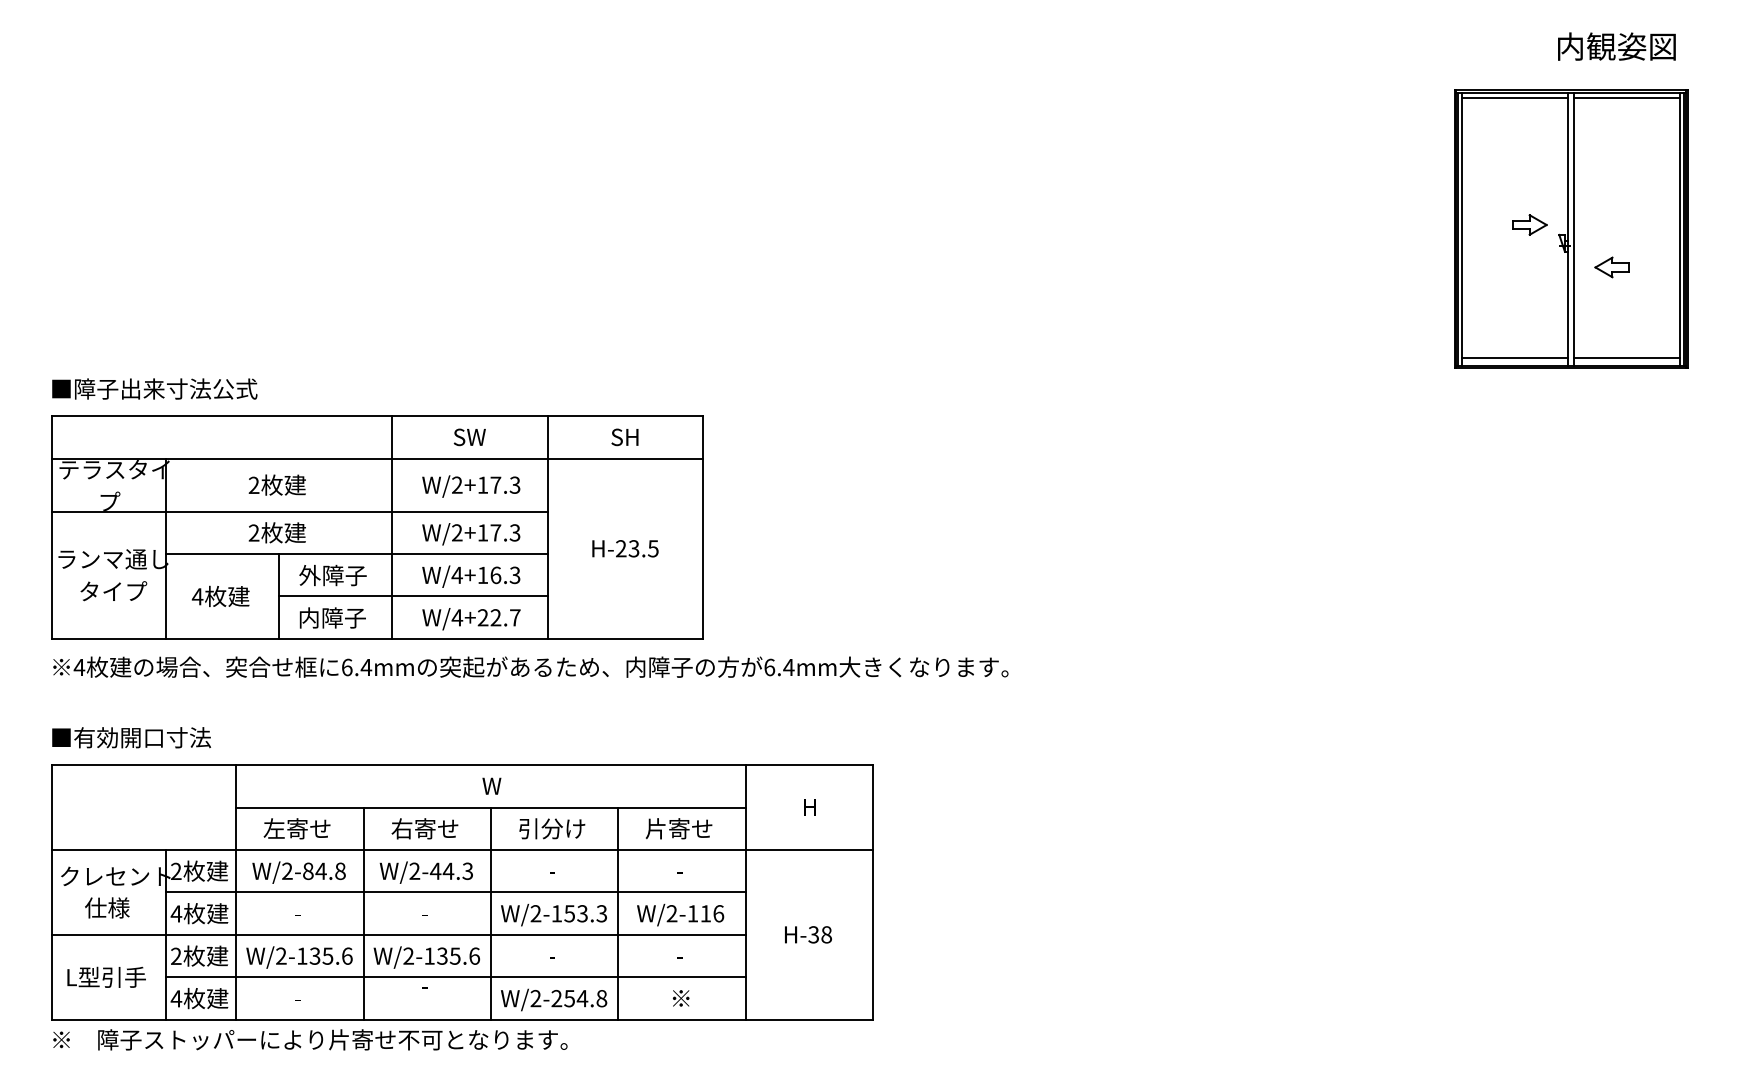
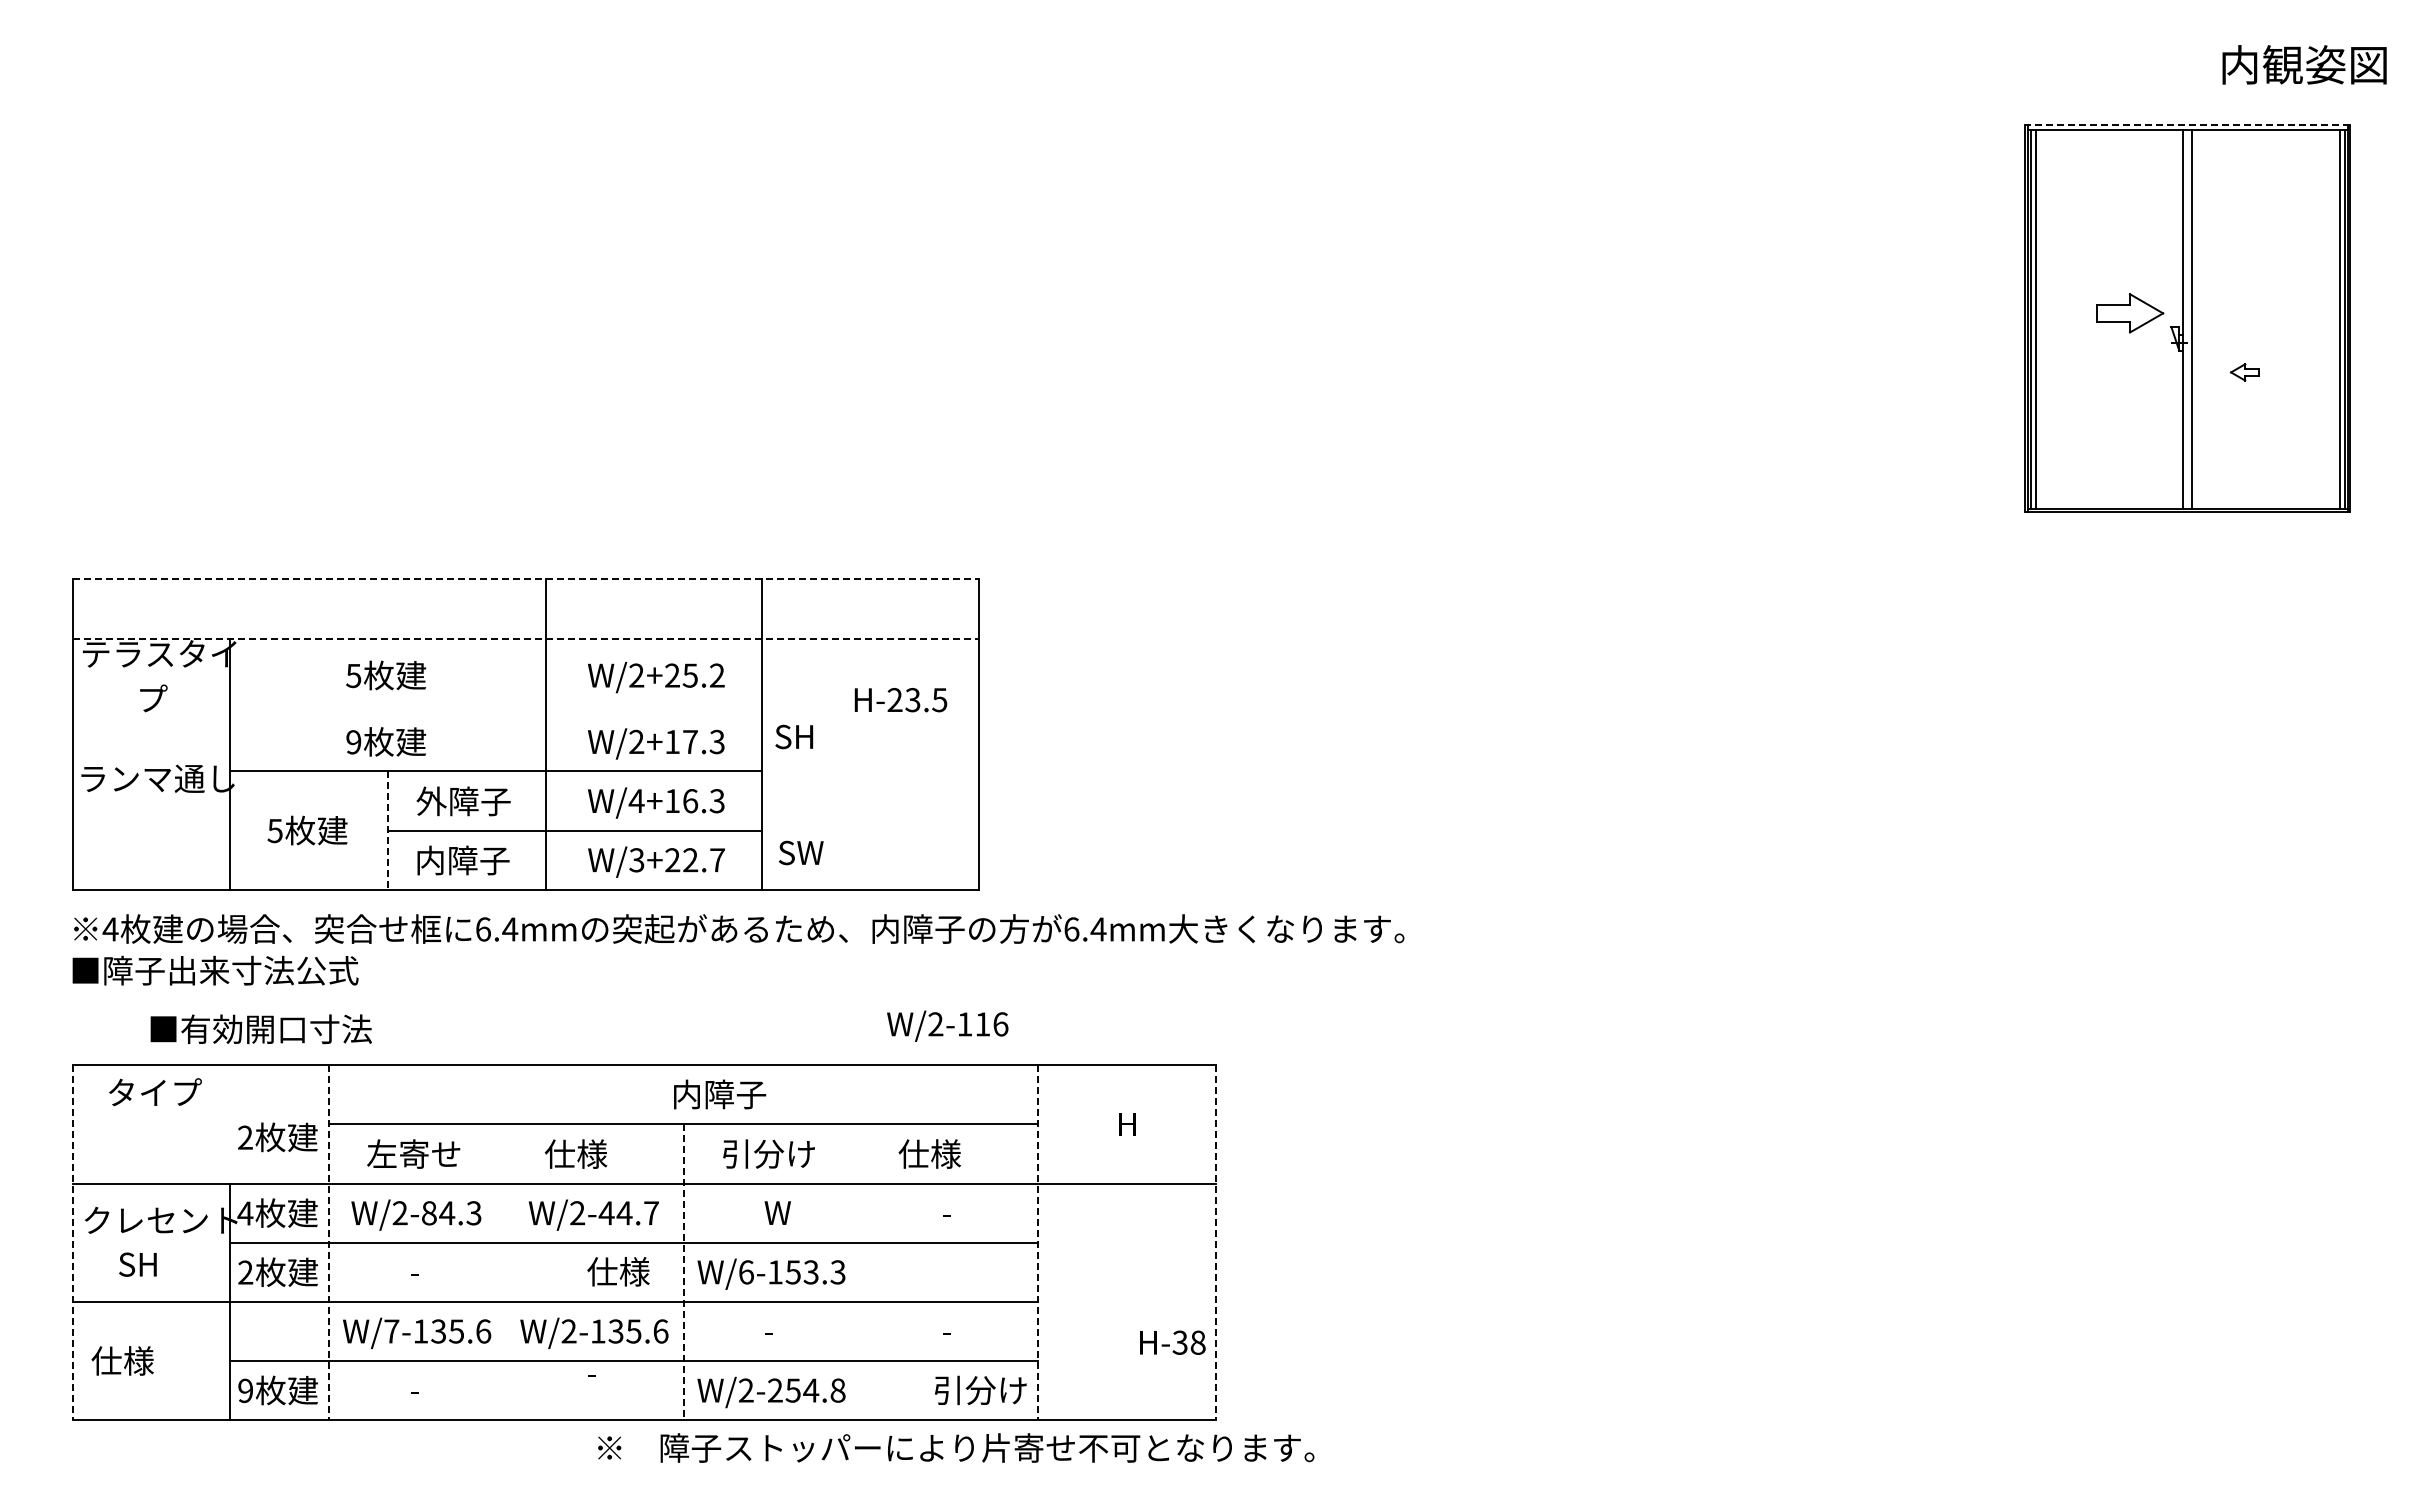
text: (1616, 46) -> (2304, 64), moved
line: (1570, 90) -> (2187, 125), solid -> dashed
line: (1514, 98) -> (2109, 136), removed
line: (1626, 98) -> (2265, 136), removed
part: (1529, 224) -> (2130, 312), size x1.4
part: (1611, 267) -> (2244, 372), size x0.6
line: (1514, 358) -> (2109, 498), removed
line: (1626, 358) -> (2265, 498), removed
text: (154, 388) -> (215, 970), moved
line: (378, 416) -> (526, 579), solid -> dashed
text: (470, 437) -> (801, 852), moved
text: (625, 437) -> (794, 736), moved
line: (378, 458) -> (526, 638), solid -> dashed
text: (253, 485) -> (353, 675), 2 -> 5
text: (498, 485) -> (694, 675), W/2+17.3 -> W/2+25.2
line: (299, 511) -> (417, 712), removed
text: (253, 533) -> (353, 742), 2 -> 9
text: (625, 549) -> (900, 700), moved
text: (113, 591) -> (155, 1092), moved
text: (197, 597) -> (275, 831), 4 -> 5
line: (279, 597) -> (388, 831), solid -> dashed
text: (457, 617) -> (636, 860), W/4+22.7 -> W/3+22.7
text: (131, 737) -> (260, 1029), moved
text: (515, 786) -> (718, 1094), W -> 内障子
text: (424, 828) -> (591, 1153), 右寄せ -> 仕様
text: (678, 828) -> (944, 1153), 片寄せ -> 仕様
text: (558, 870) -> (777, 1212), - -> W
text: (176, 871) -> (245, 1213), 2 -> 4
text: (340, 871) -> (473, 1213), W/2-84.8 -> W/2-84.3
text: (467, 871) -> (650, 1213), W/2-44.3 -> W/2-44.7
line: (52, 893) -> (72, 1243), solid -> dashed
line: (235, 893) -> (328, 1243), solid -> dashed
line: (745, 893) -> (1038, 1243), solid -> dashed
line: (872, 893) -> (1215, 1243), solid -> dashed
text: (107, 908) -> (149, 1264), 仕様 -> SH
text: (176, 913) -> (245, 1272), 4 -> 2
line: (363, 913) -> (506, 1271), removed
text: (444, 913) -> (618, 1271), - -> 仕様
line: (490, 913) -> (683, 1272), solid -> dashed
text: (536, 913) -> (746, 1272), W/2-153.3 -> W/6-153.3
line: (617, 913) -> (860, 1271), removed
text: (680, 914) -> (947, 1025), moved
text: (808, 934) -> (1172, 1342), moved
text: (199, 956) -> (277, 1137), moved
text: (281, 956) -> (391, 1331), W/2-135.6 -> W/7-135.6
text: (105, 977) -> (147, 1360), L型引手 -> 仕様
text: (176, 998) -> (245, 1390), 4 -> 9
text: (704, 998) -> (980, 1390), ※ -> 引分け
text: (310, 1039) -> (956, 1447), moved

